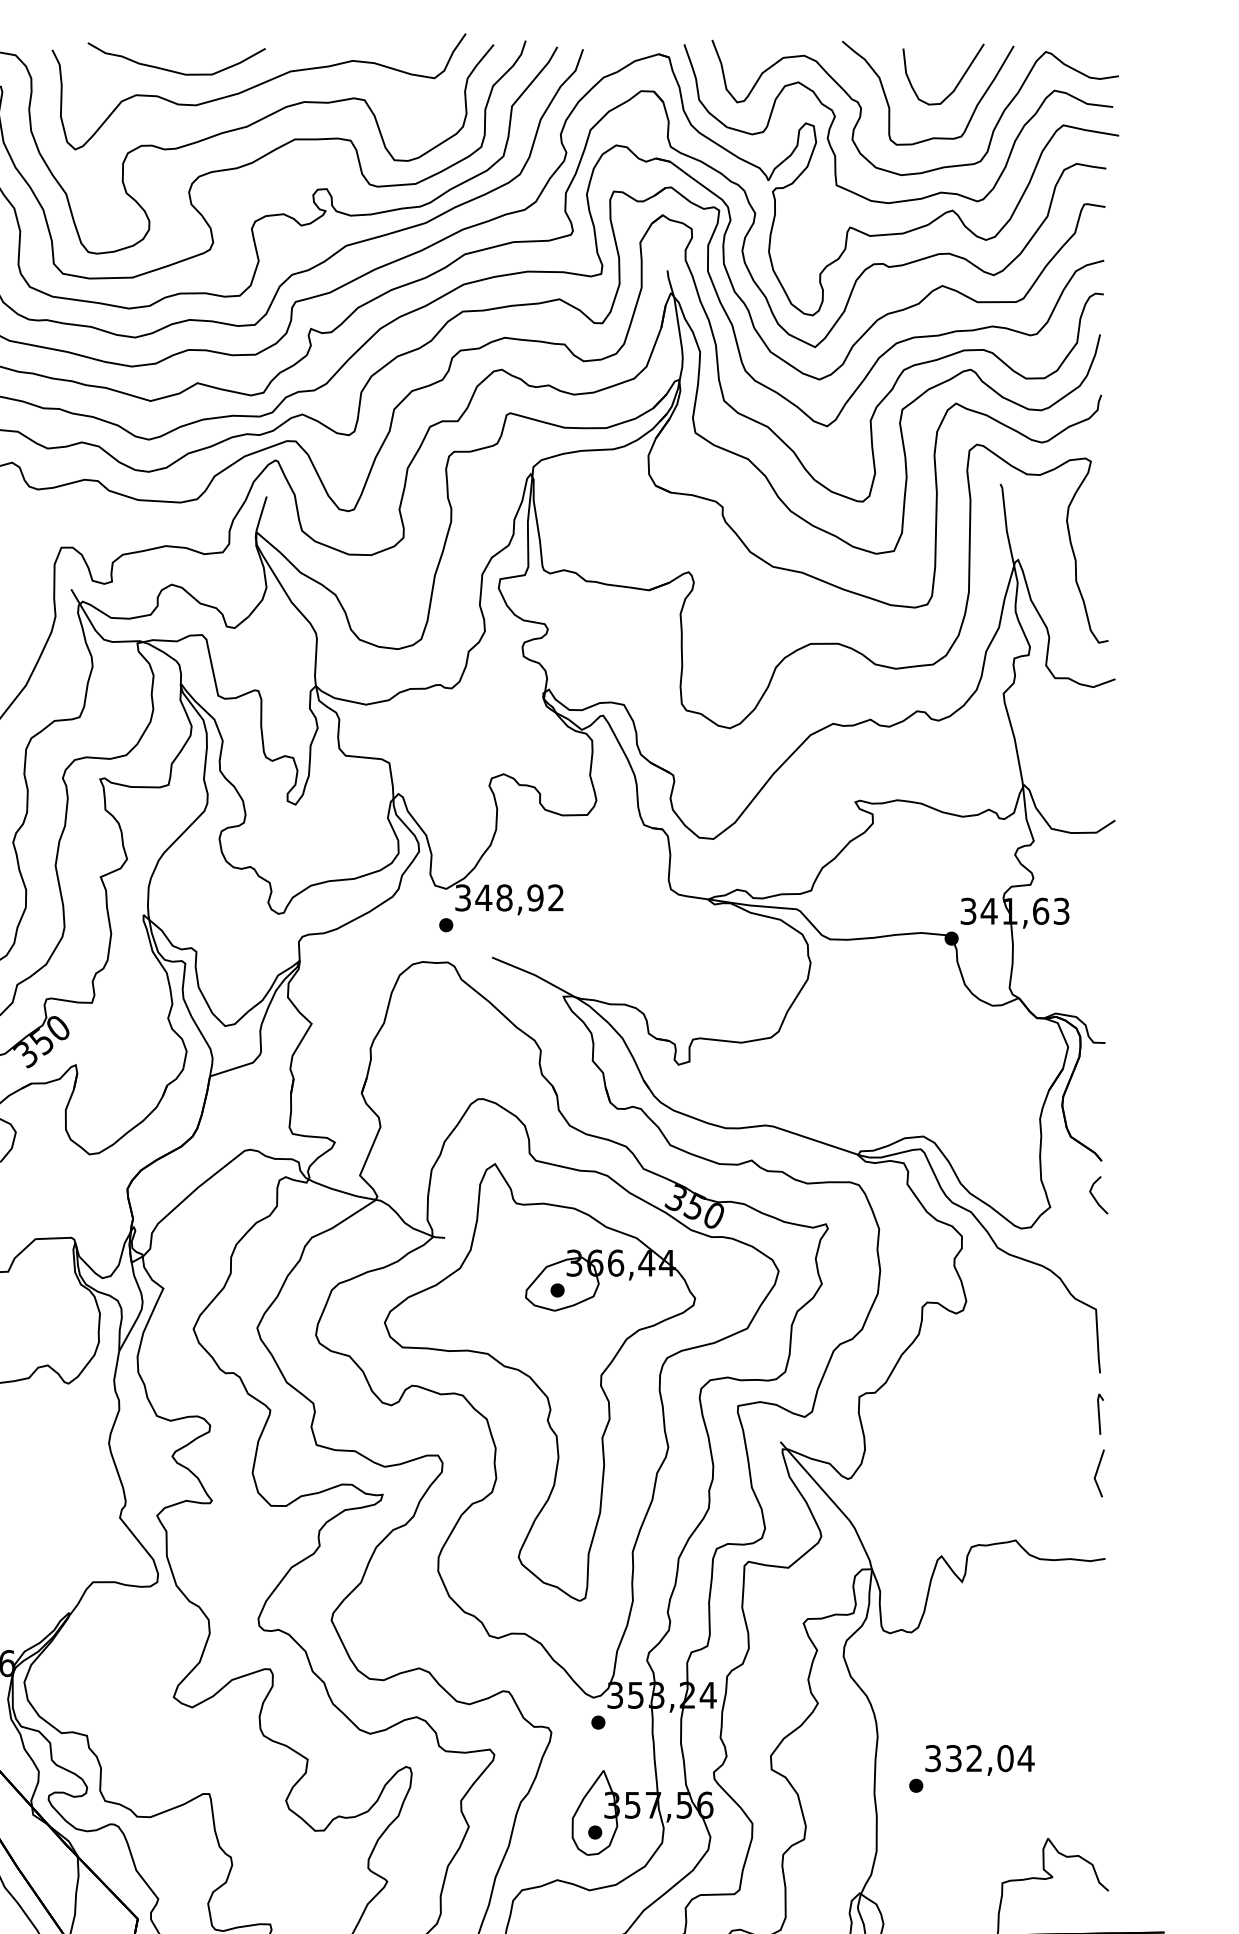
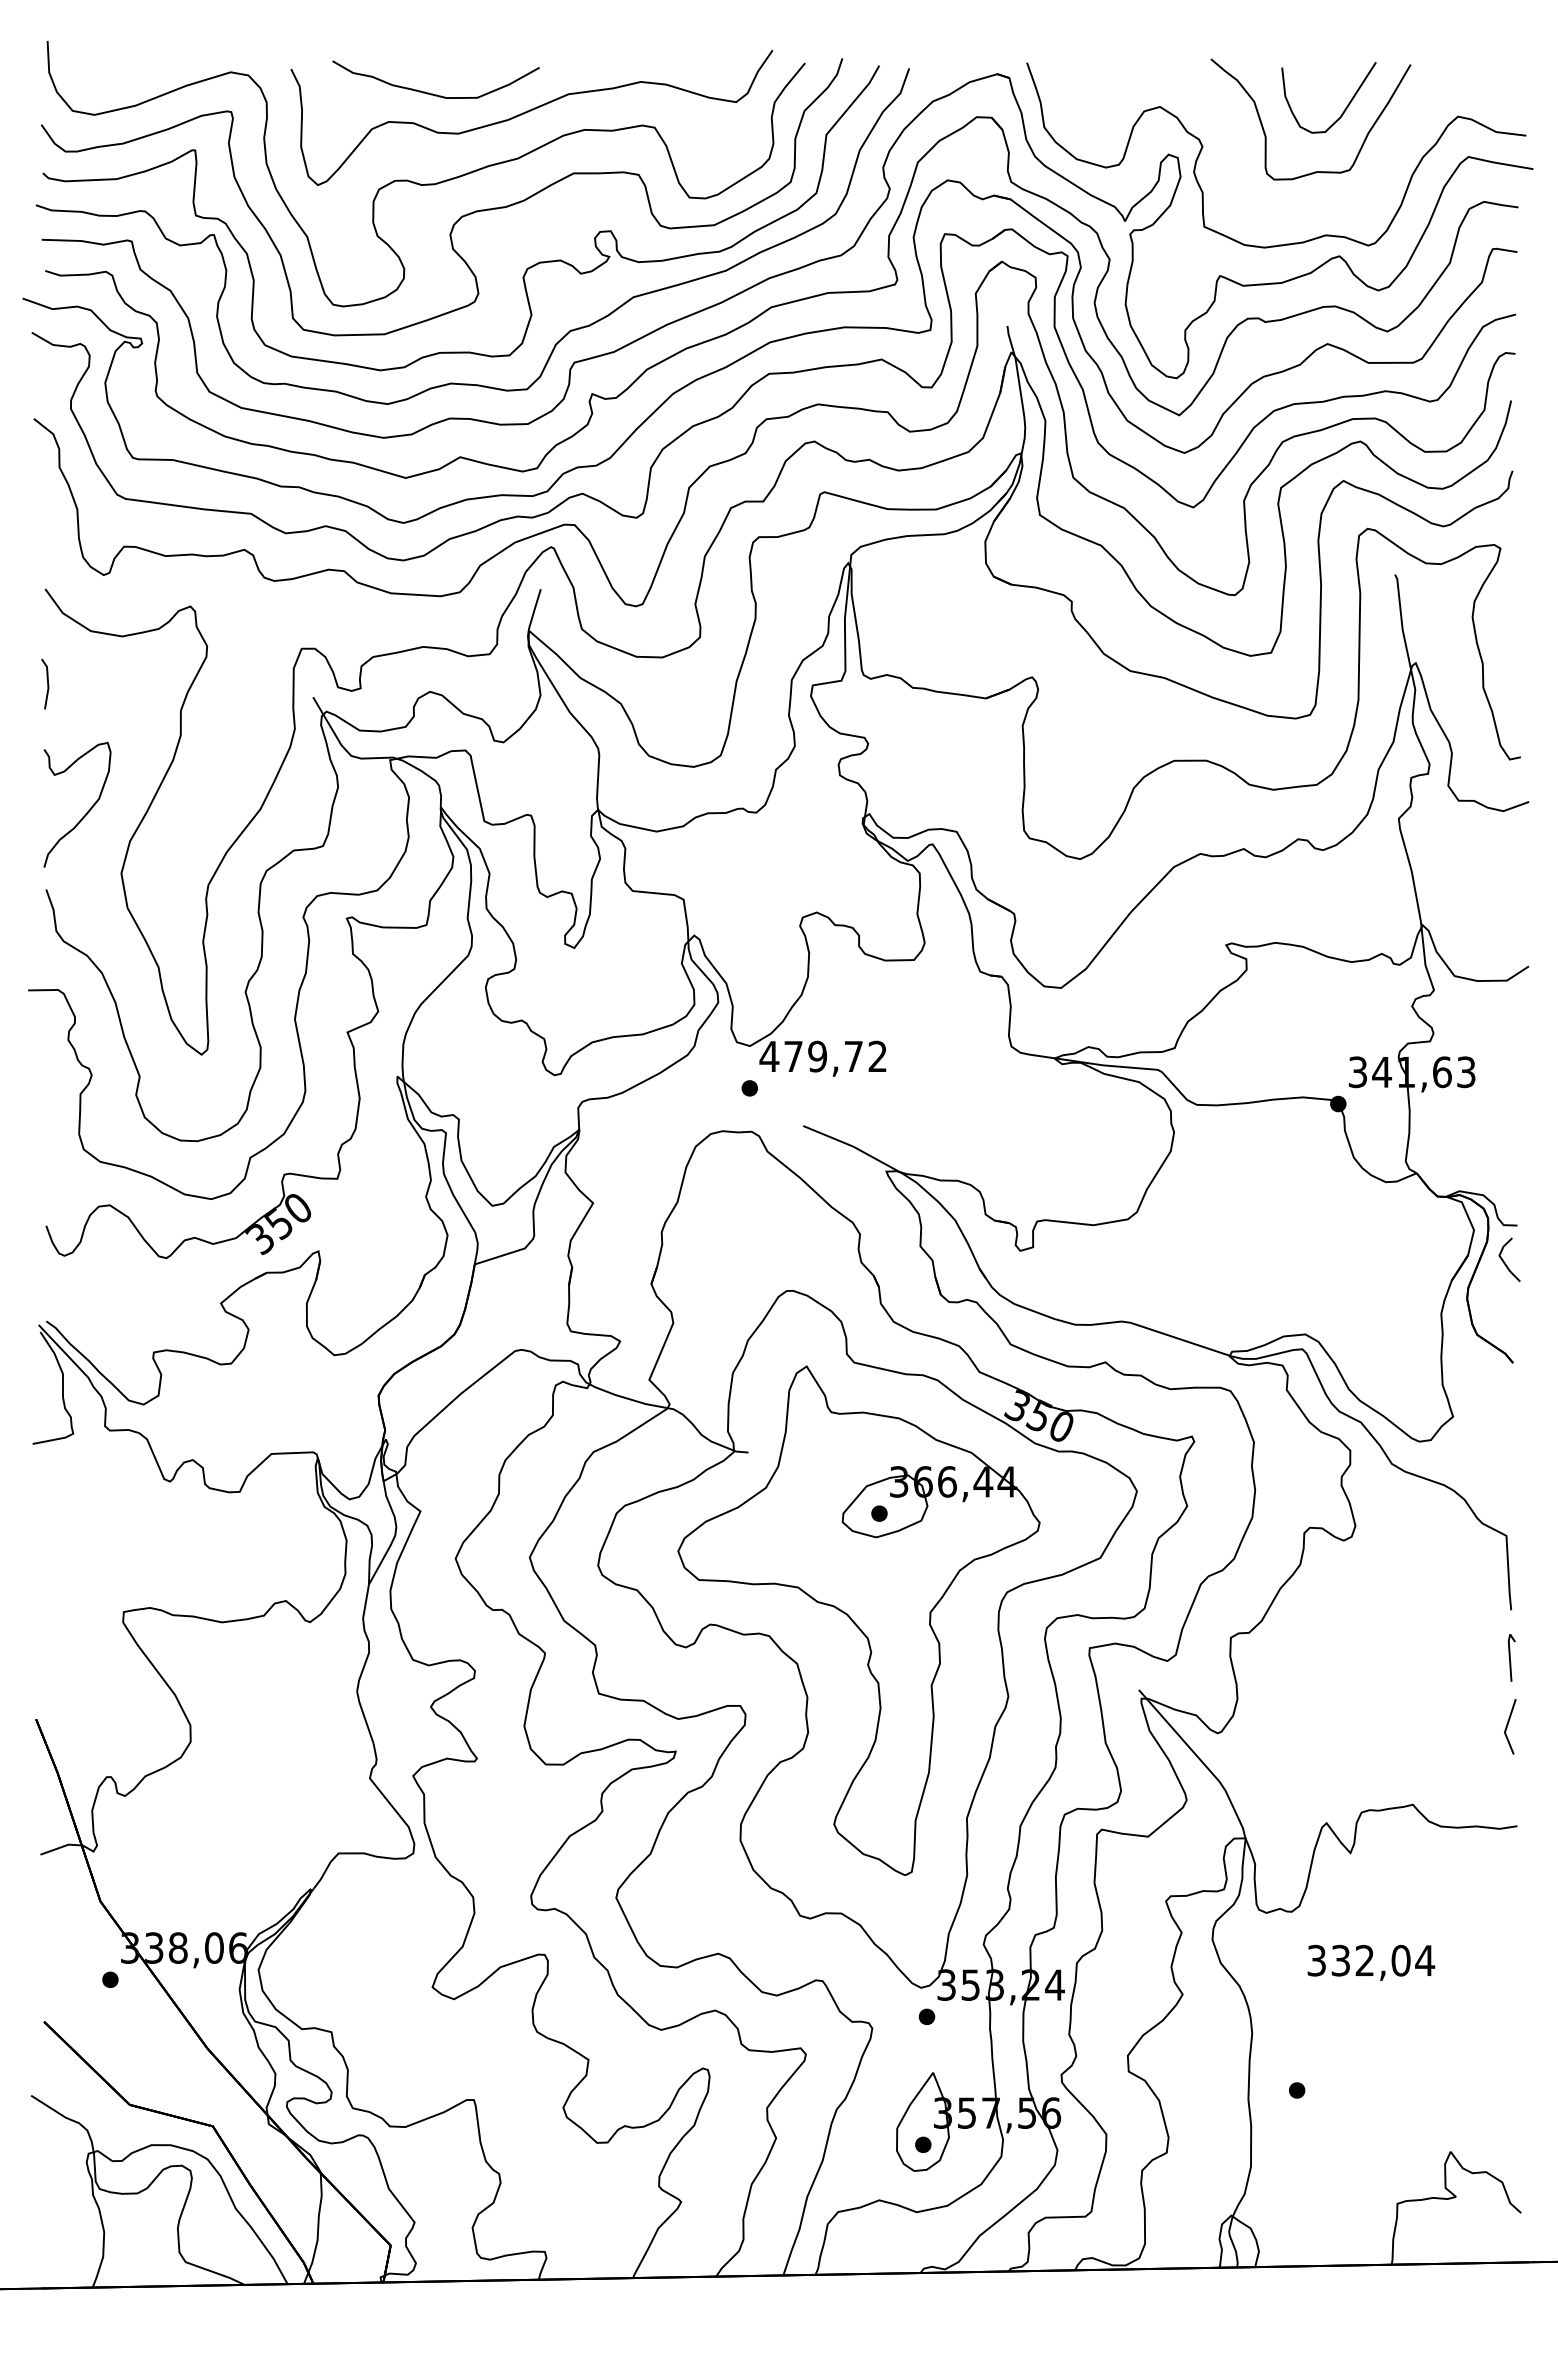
curve: (861, 107) -> (1233, 136), removed
text: (499, 897) -> (811, 1056), 348,92 -> 479,72
line: (1095, 1197) -> (1505, 1262), moved
text: (980, 1760) -> (1371, 1962), moved

